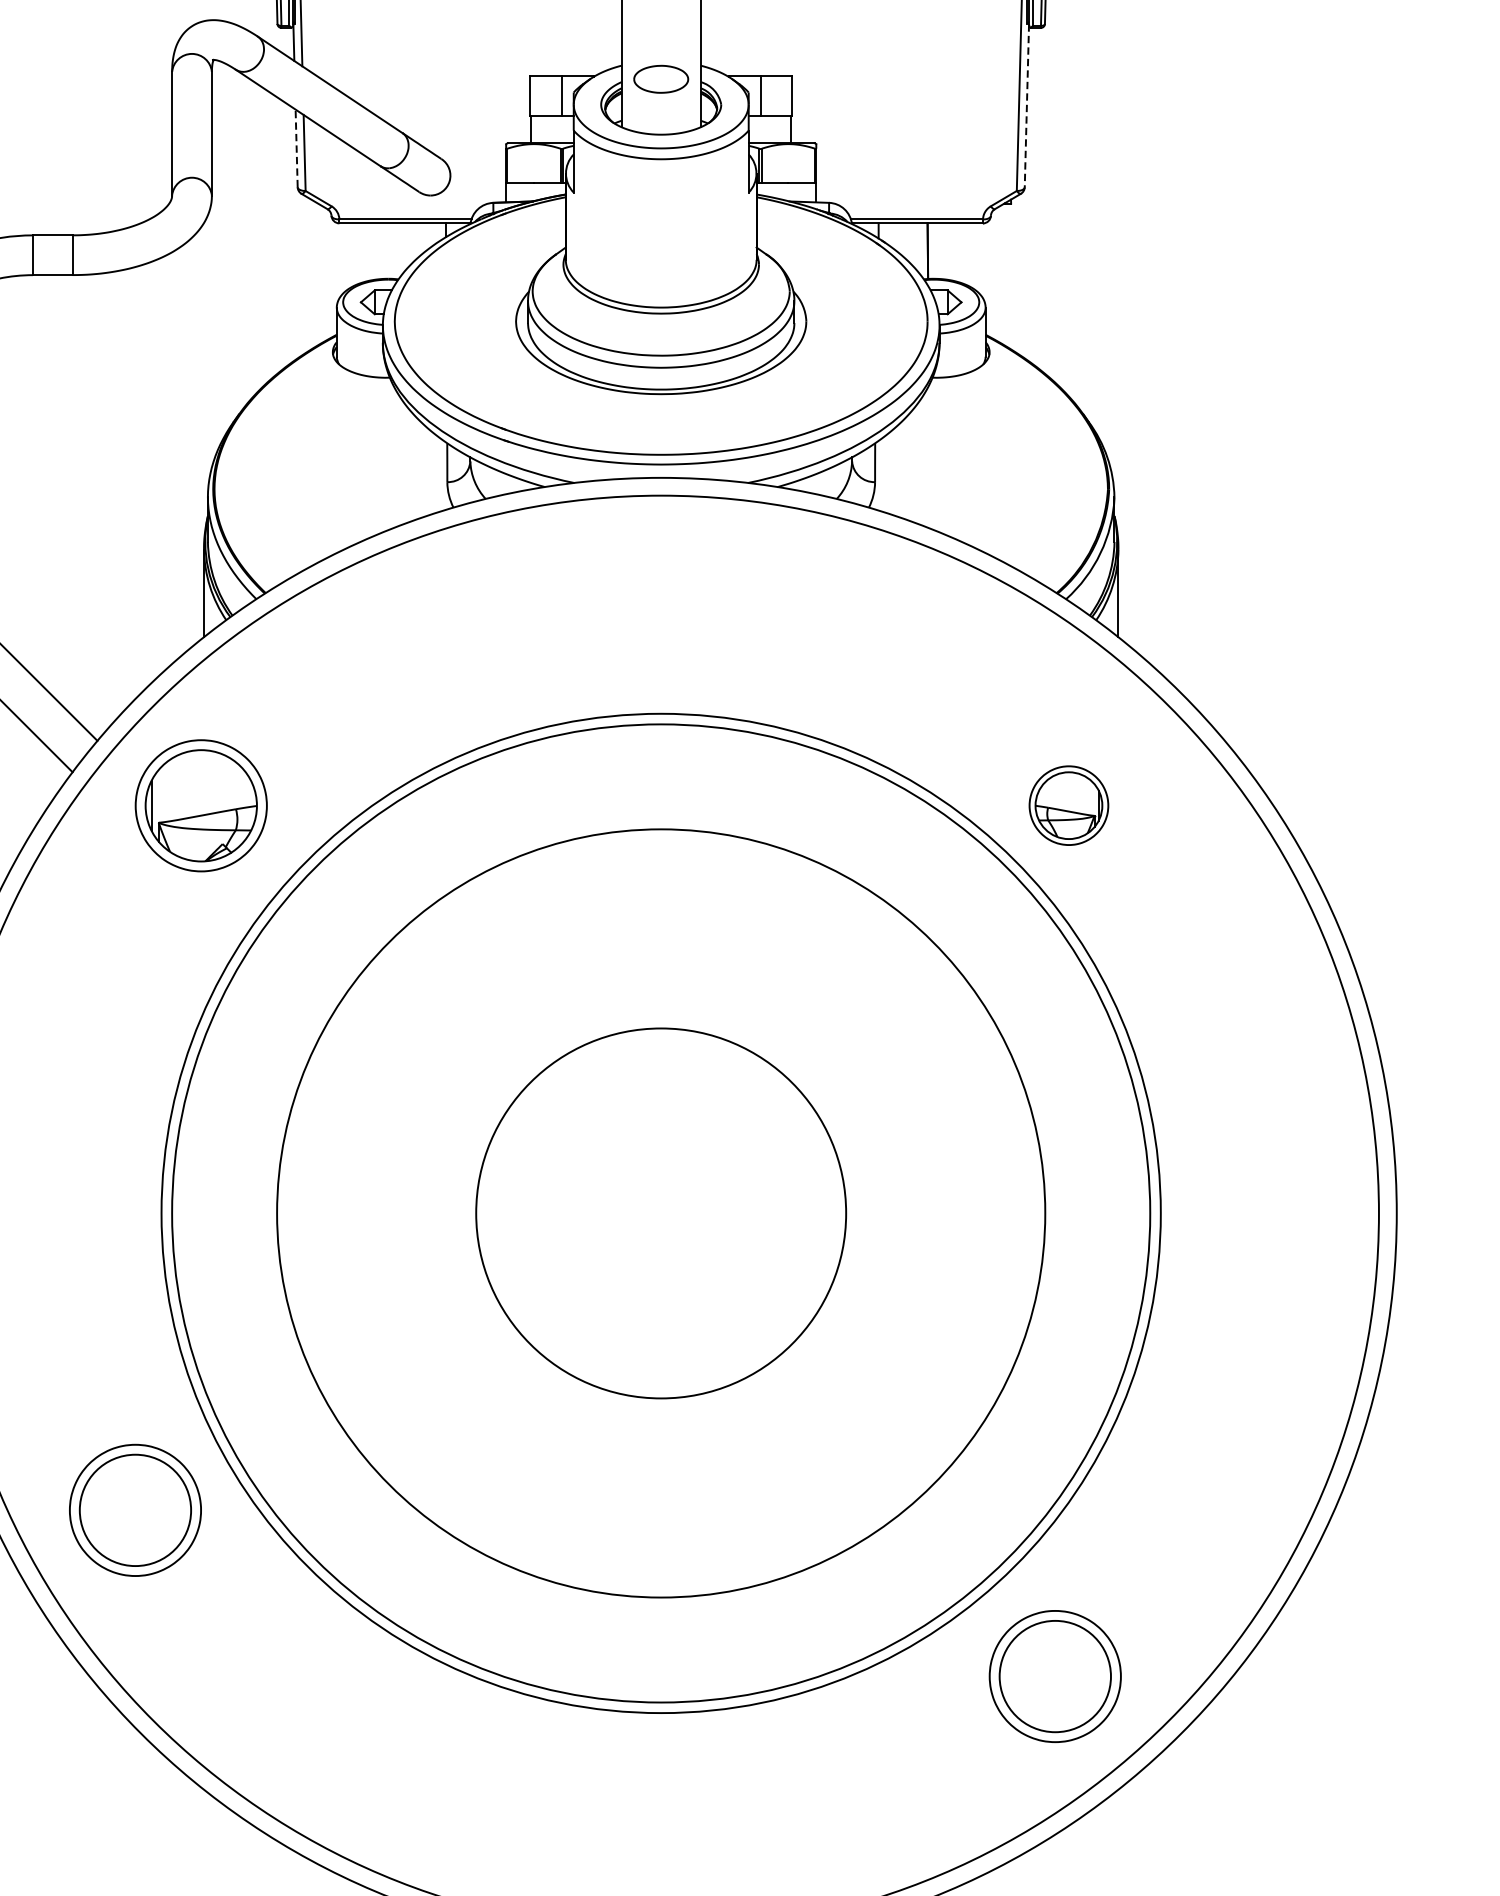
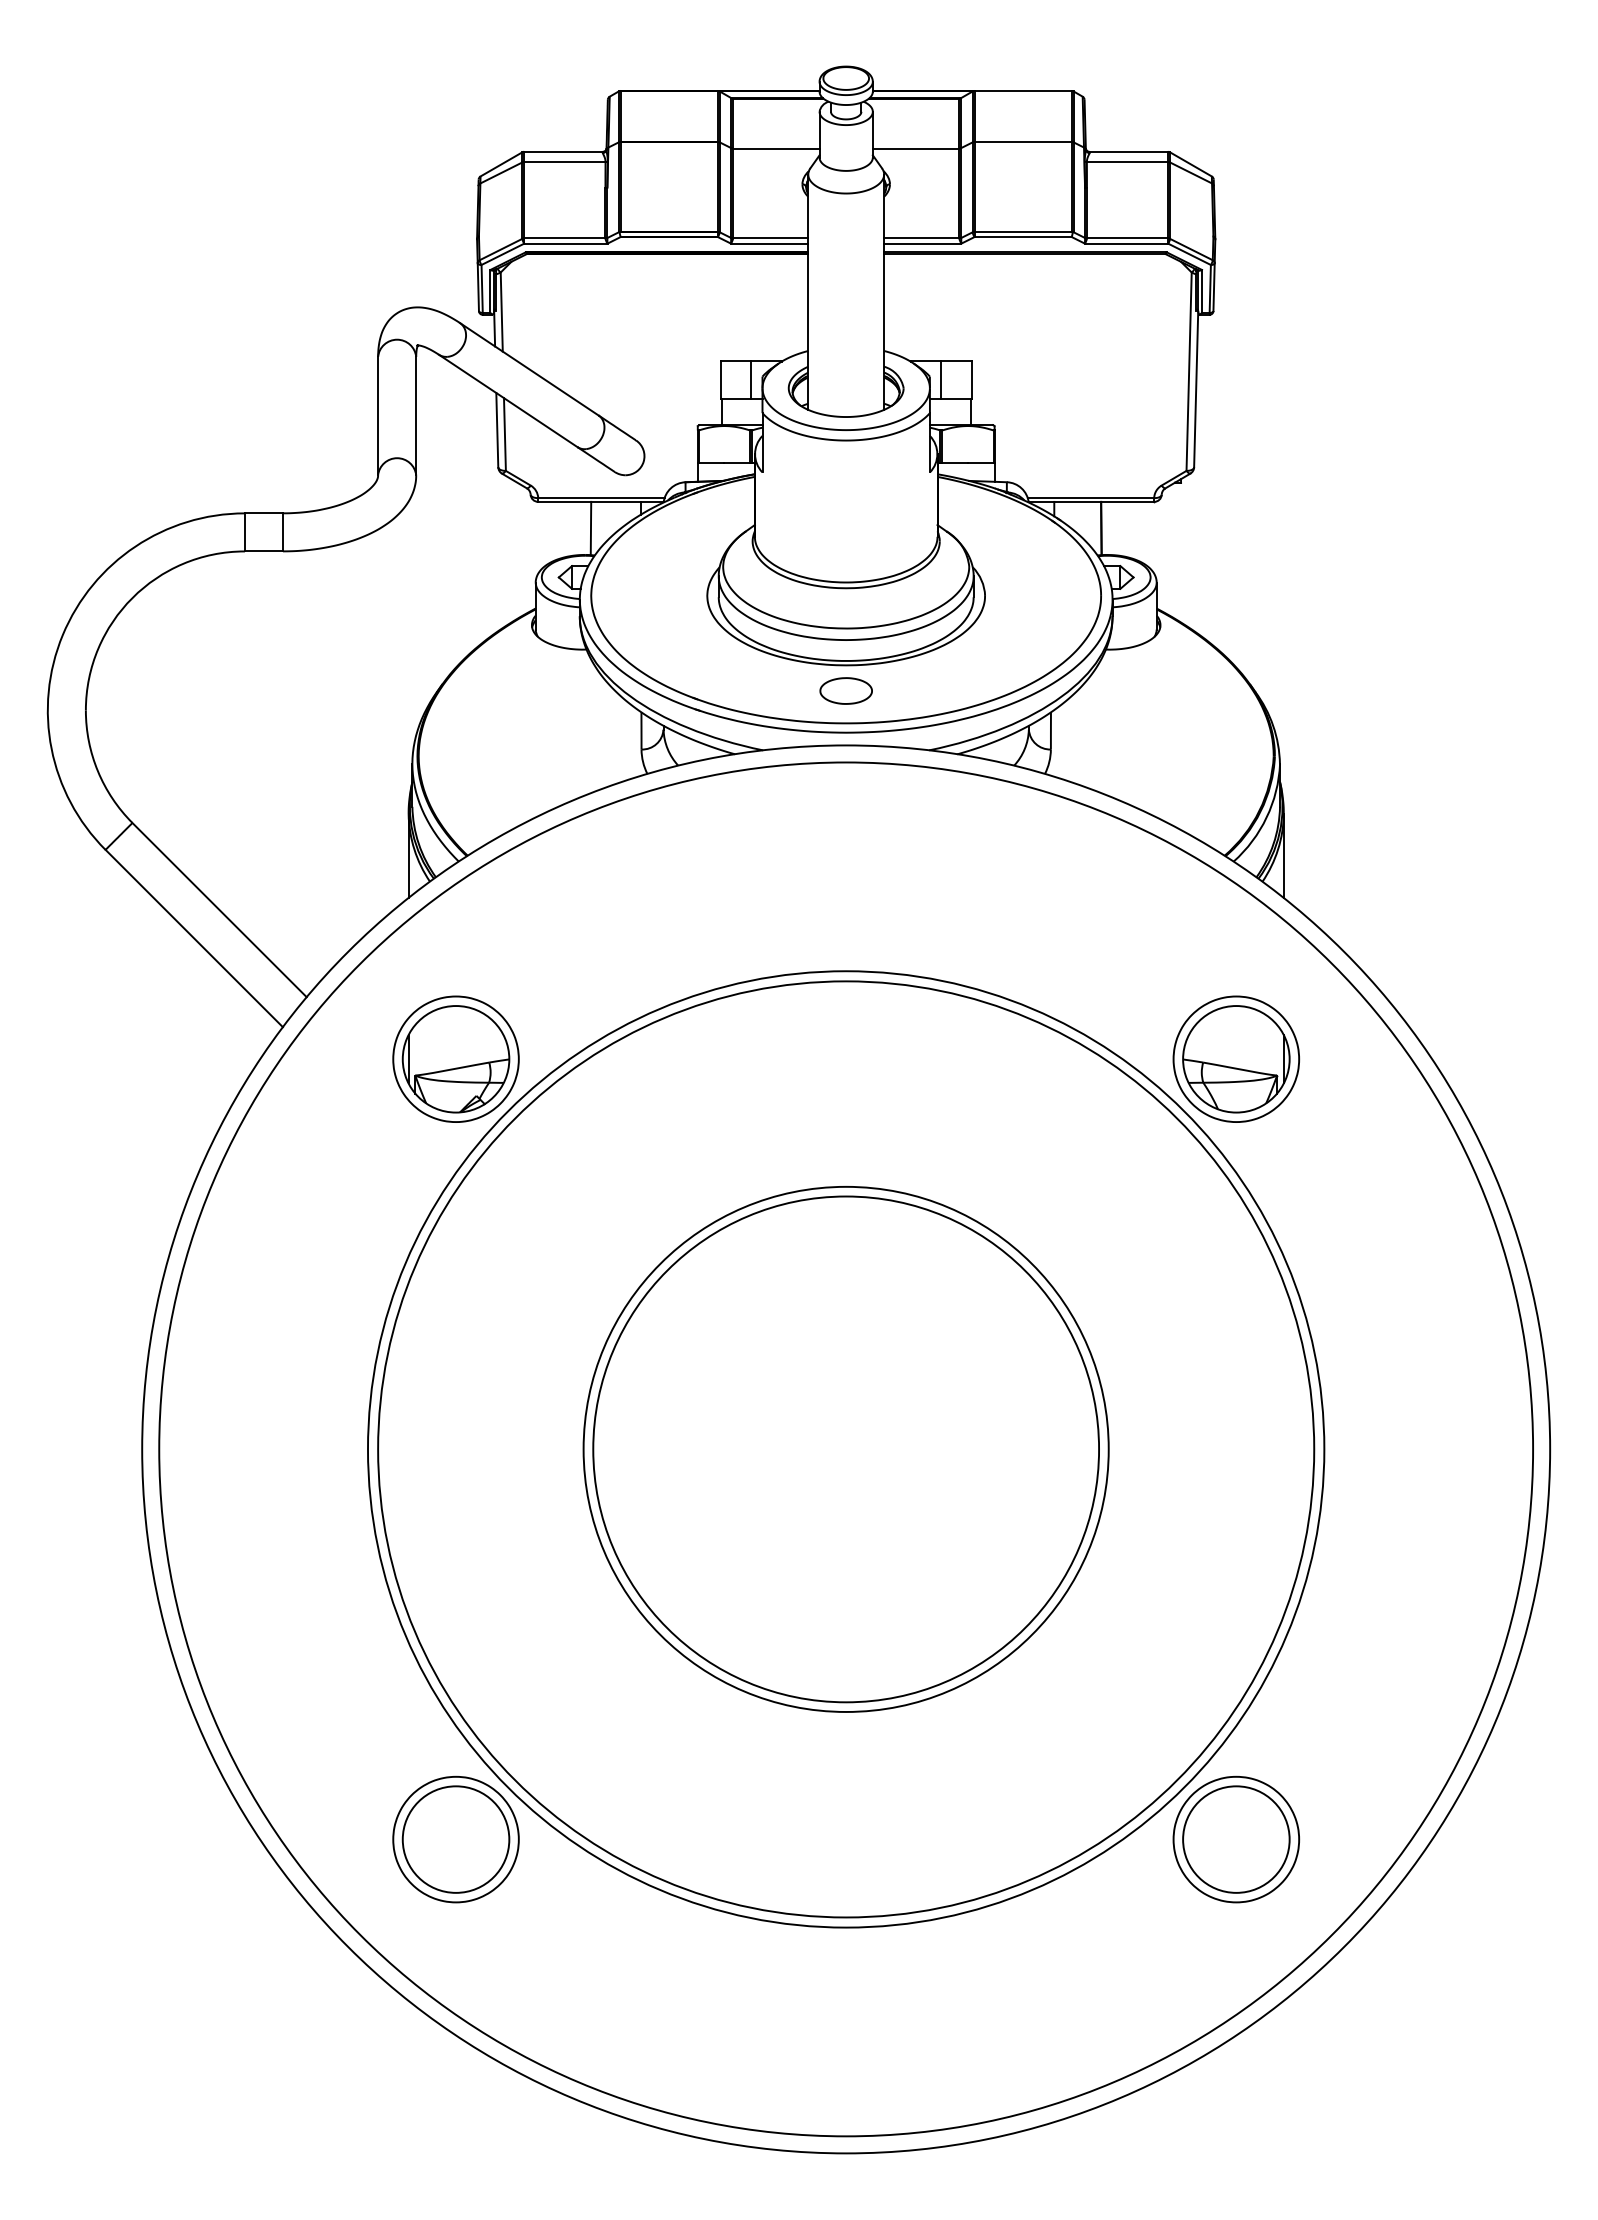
part: (660, 78) -> (845, 690), moved
line: (1027, 105) -> (1196, 389), dashed -> solid
line: (296, 147) -> (497, 429), dashed -> solid
line: (394, 251) -> (590, 528), added
part: (200, 804) -> (455, 1058), moved
part: (1069, 804) -> (1236, 1058), size x1.67
circle: (660, 1212) -> (845, 1448), size x0.71
circle: (661, 1213) -> (846, 1449), size x1.43
part: (134, 1510) -> (455, 1839), moved
part: (1055, 1676) -> (1236, 1839), moved

